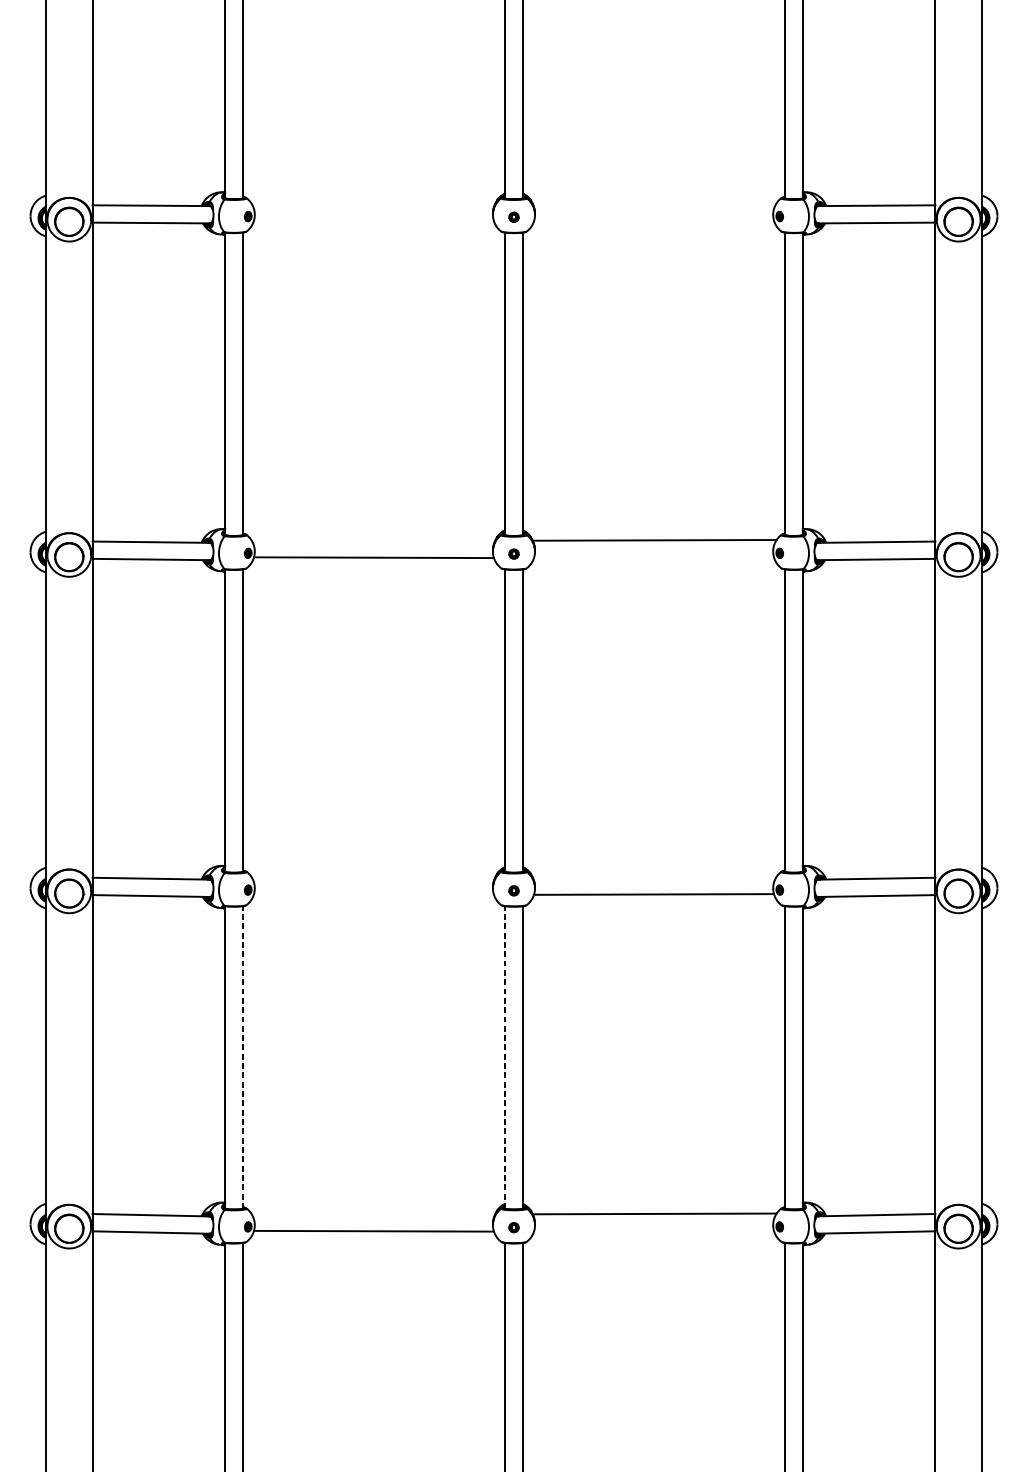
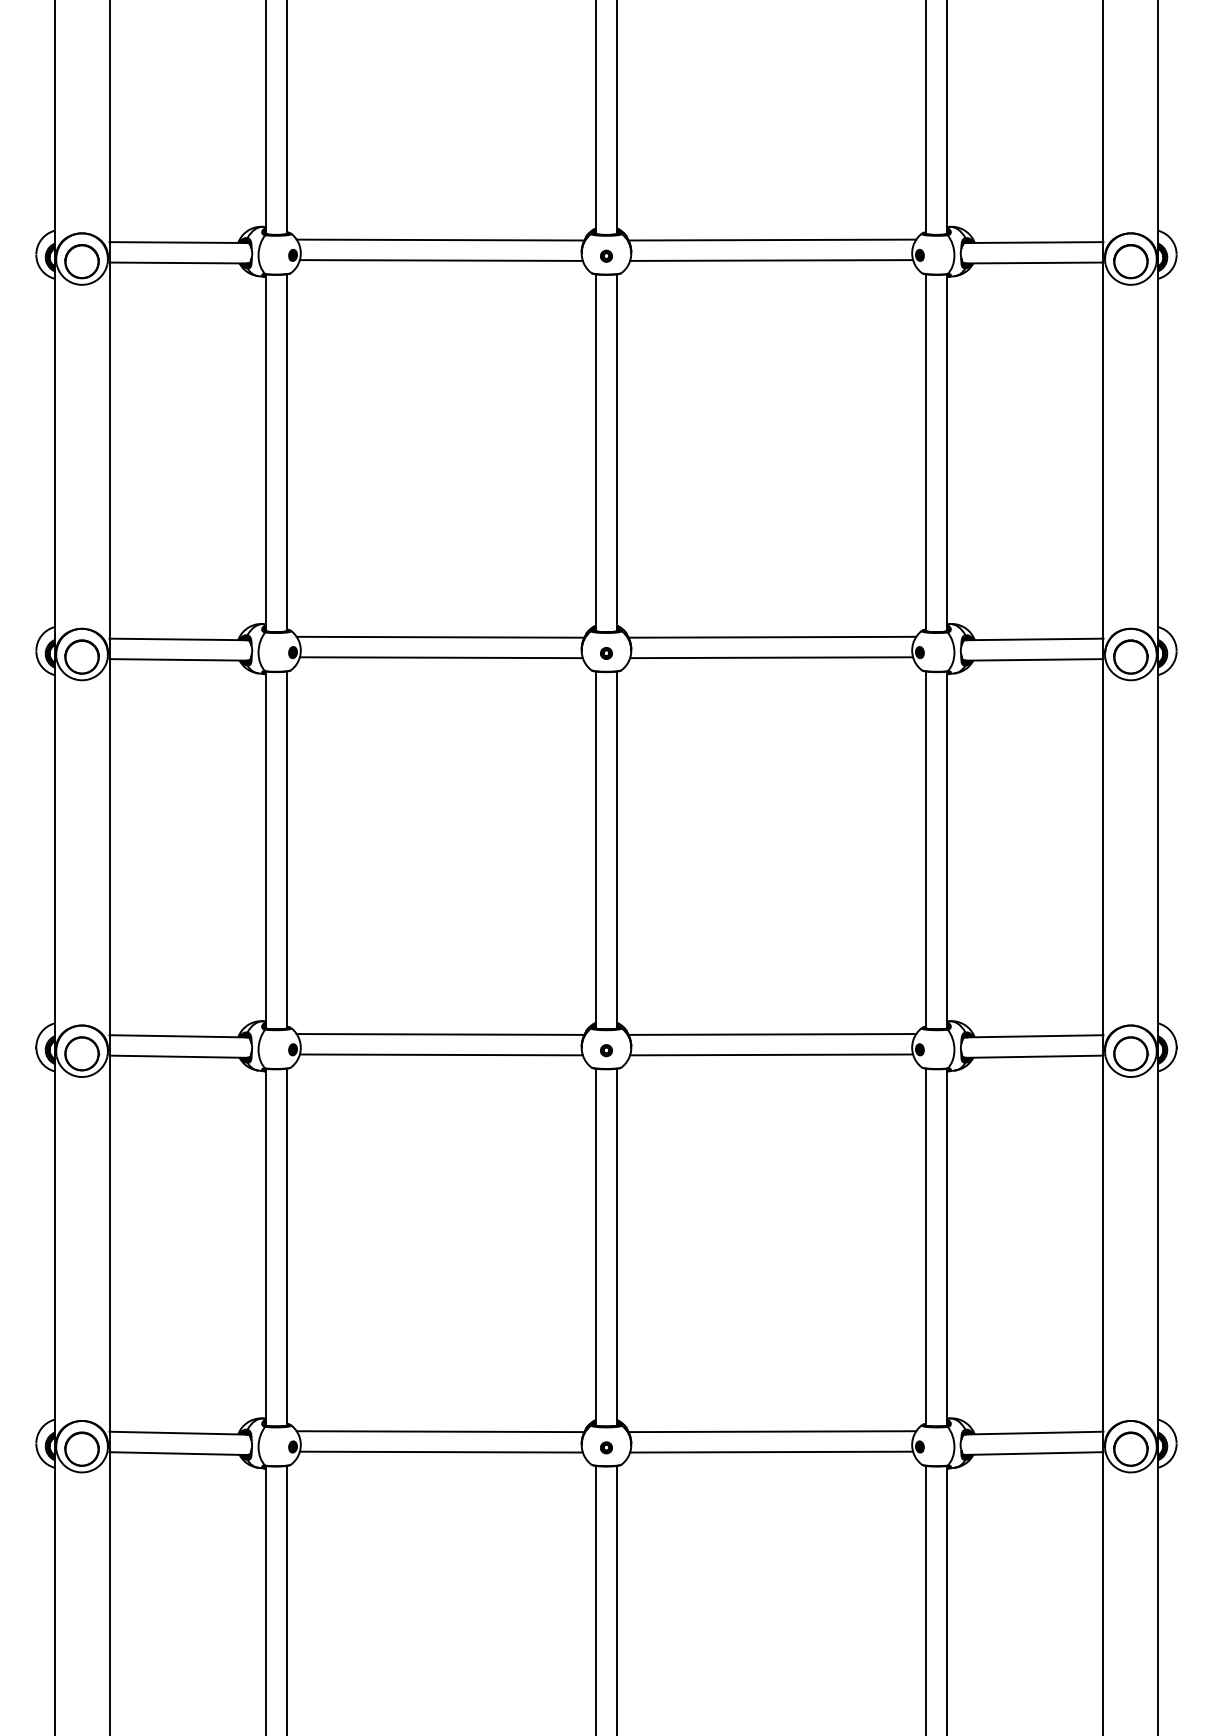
line: (373, 203) -> (440, 239), added
line: (654, 203) -> (772, 239), added
line: (373, 220) -> (440, 260), added
line: (653, 220) -> (771, 260), added
line: (373, 539) -> (440, 636), added
line: (653, 557) -> (771, 657), added
line: (373, 877) -> (440, 1034), added
line: (654, 877) -> (772, 1034), added
line: (373, 894) -> (440, 1054), added
line: (242, 1057) -> (286, 1247), dashed -> solid
line: (505, 1057) -> (596, 1247), dashed -> solid
line: (373, 1213) -> (440, 1431), added
line: (653, 1230) -> (771, 1451), added

